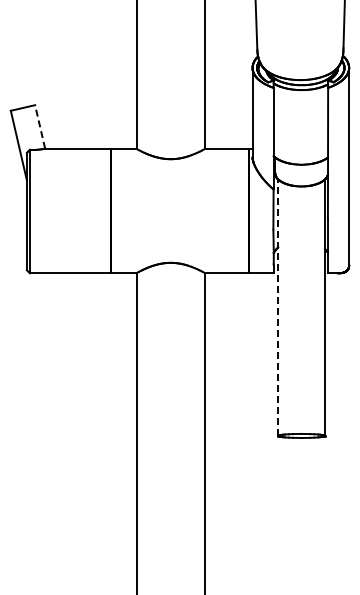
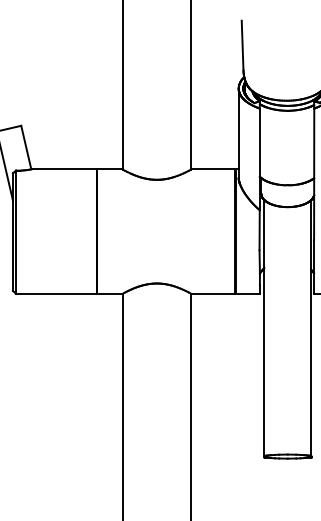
line: (40, 126) -> (26, 147), dashed -> solid
line: (278, 307) -> (264, 328), dashed -> solid

